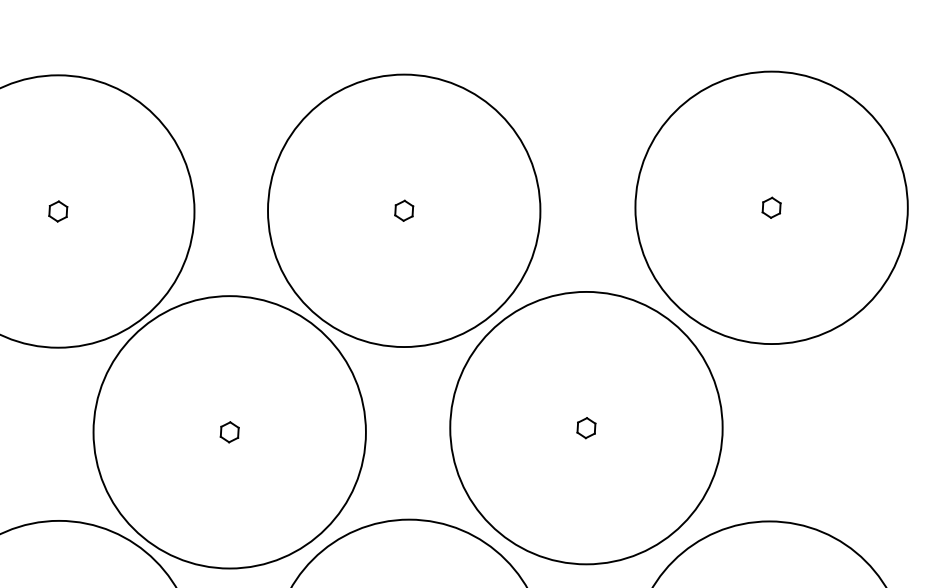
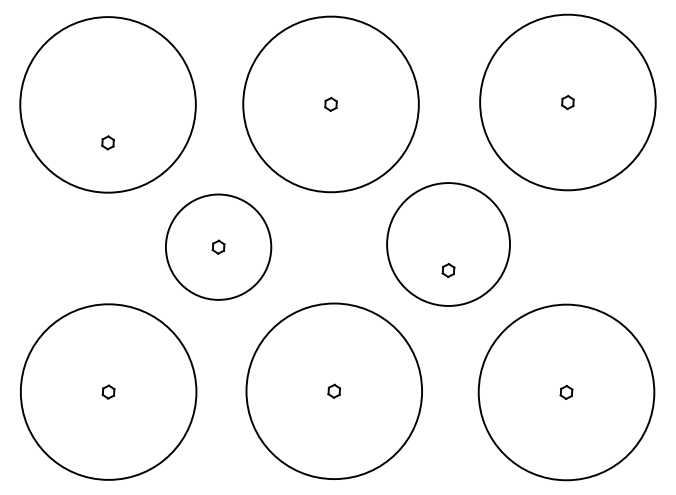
part: (57, 210) -> (107, 142), moved
circle: (586, 428) -> (448, 244), size x0.7
part: (586, 428) -> (448, 270), moved
circle: (229, 432) -> (218, 247), size x0.6

